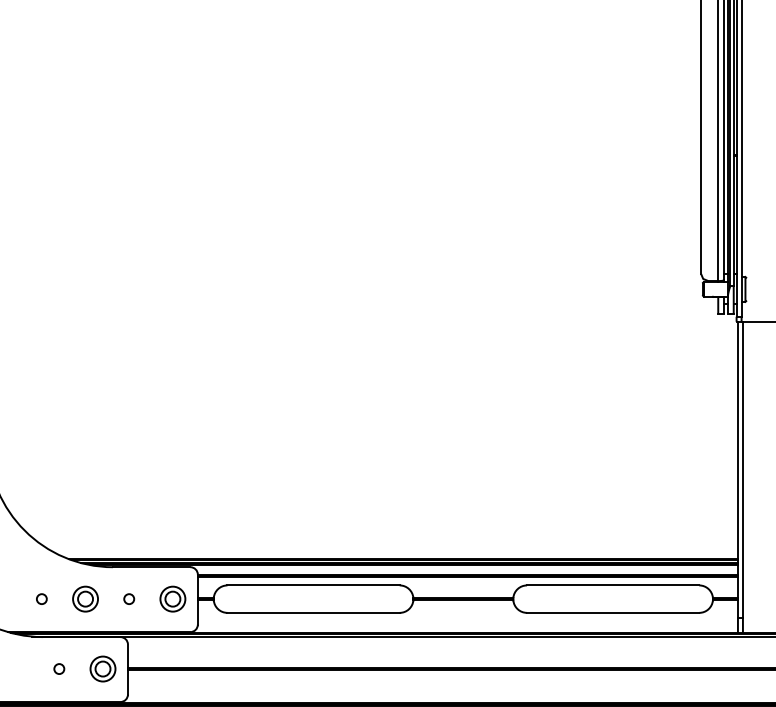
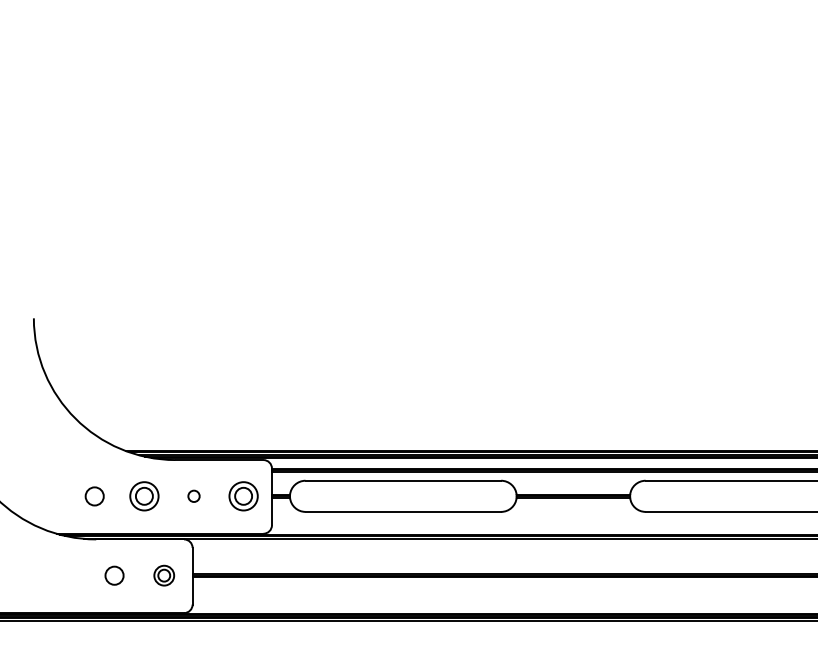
circle: (41, 598) -> (94, 495), size x1.6
circle: (59, 668) -> (114, 575), size x1.6
part: (102, 668) -> (163, 575), size x0.7

